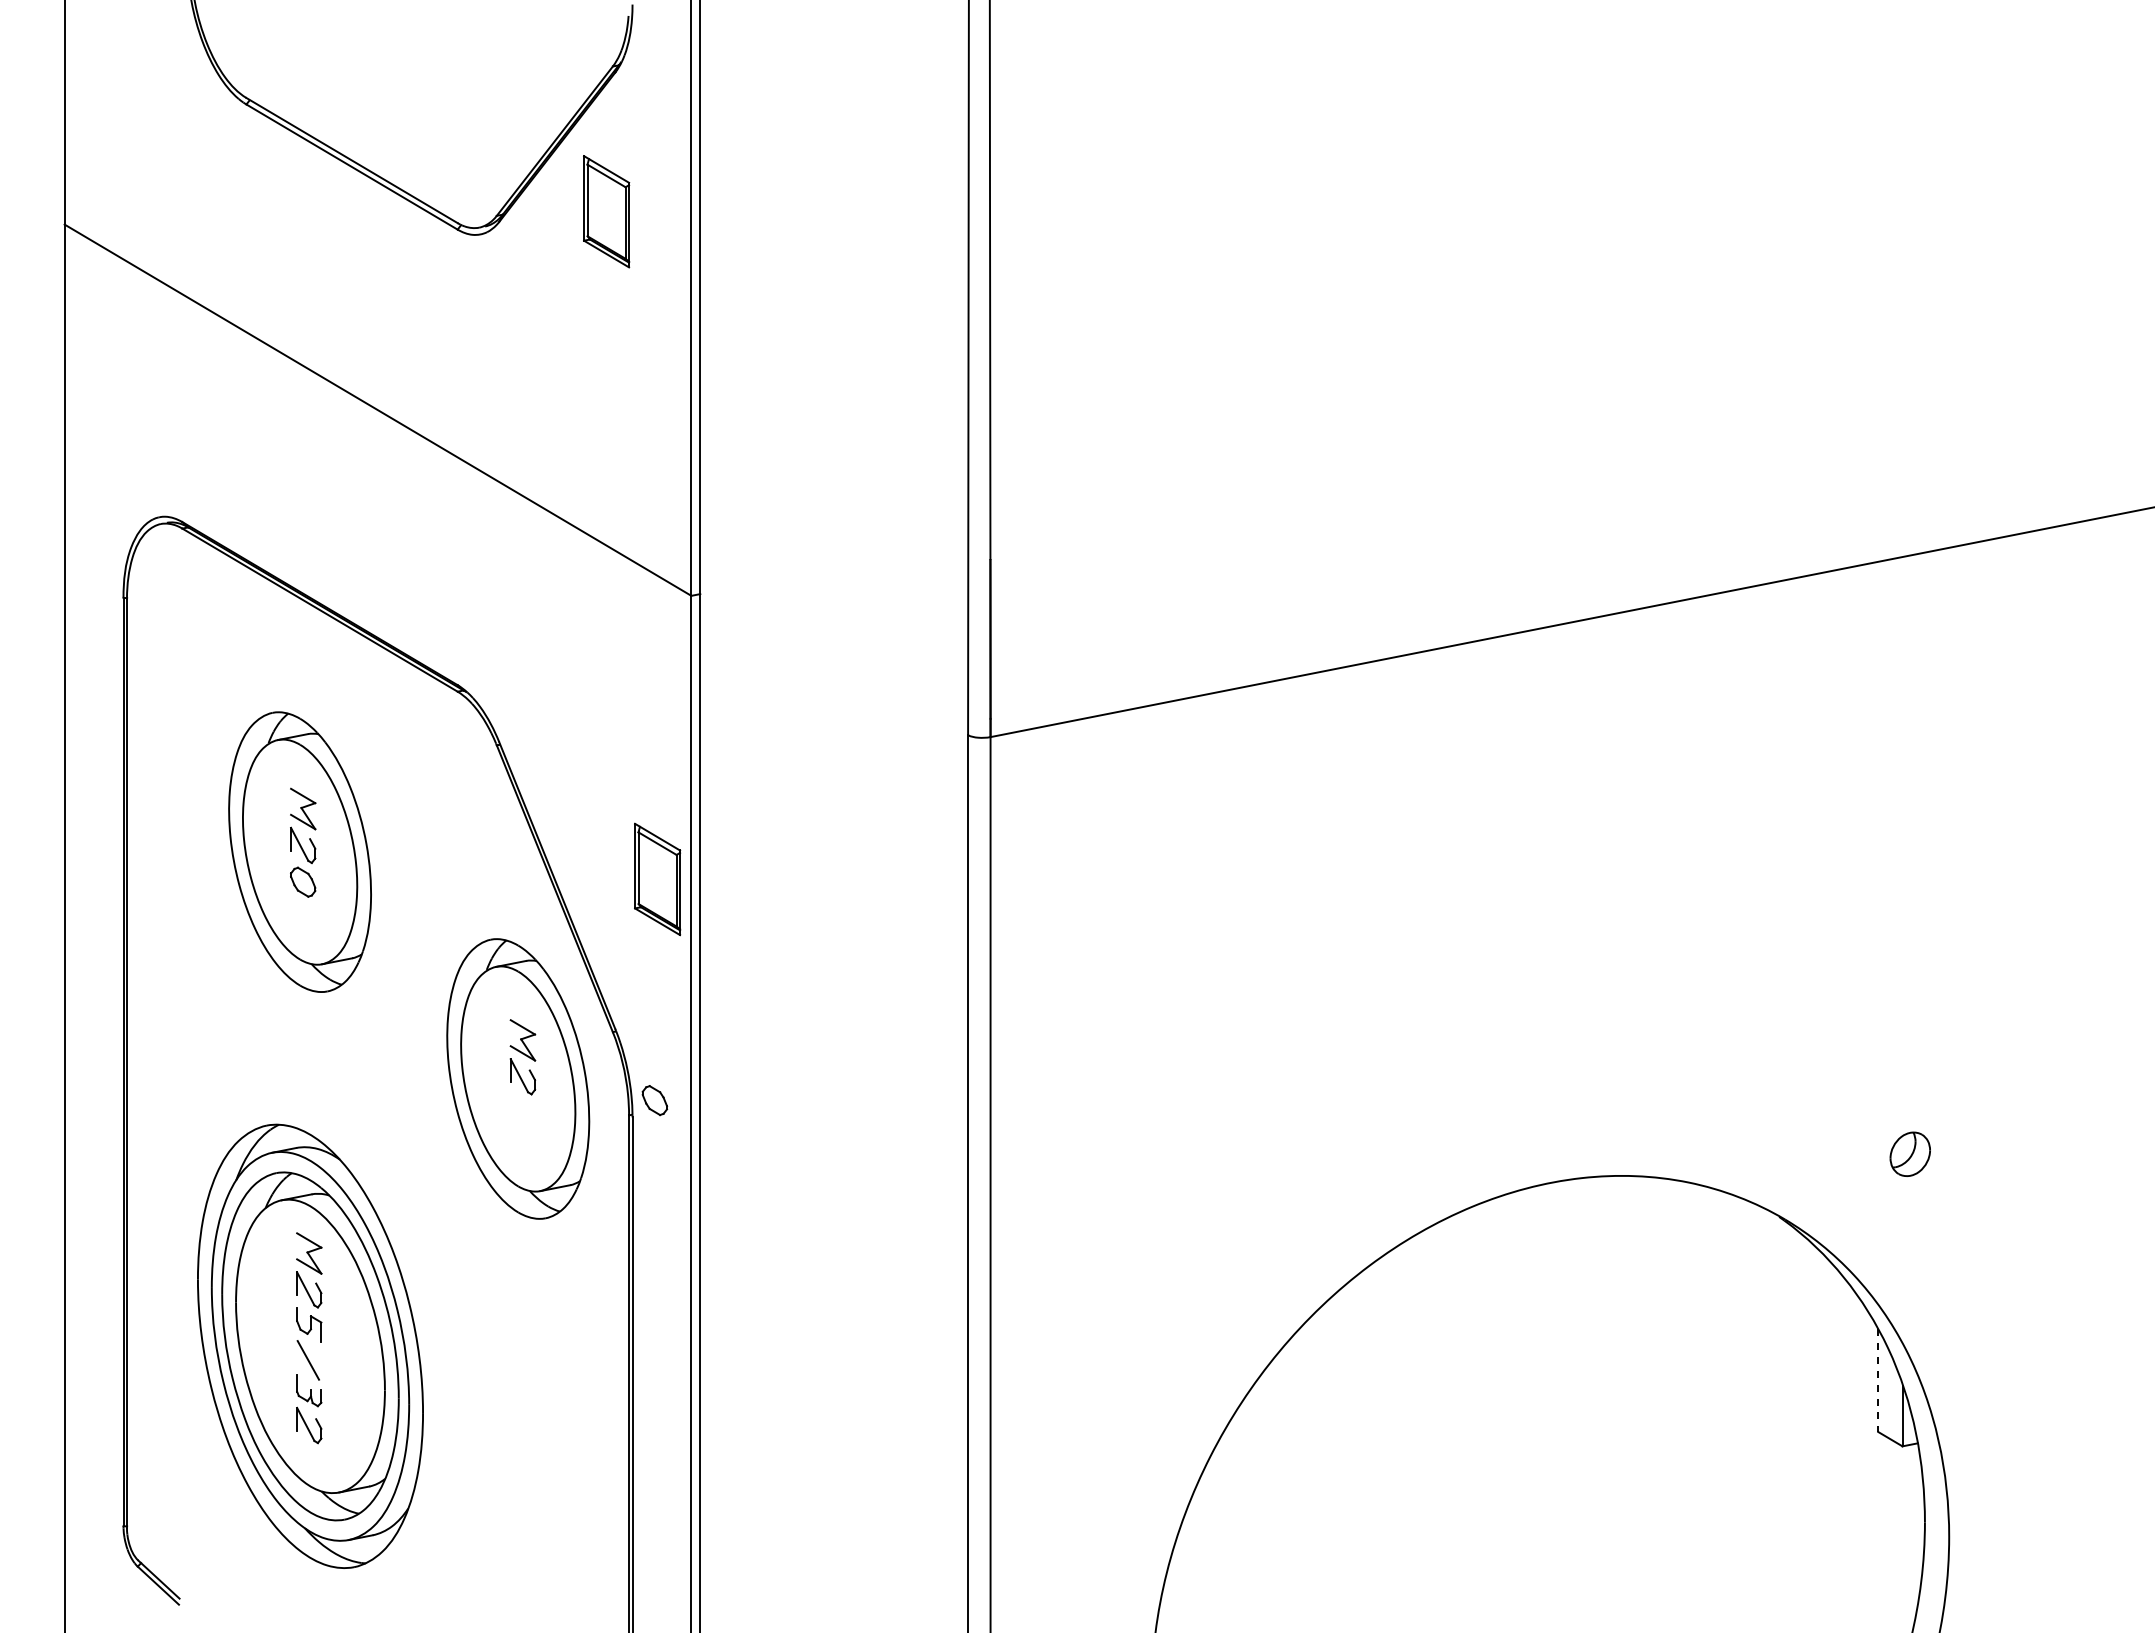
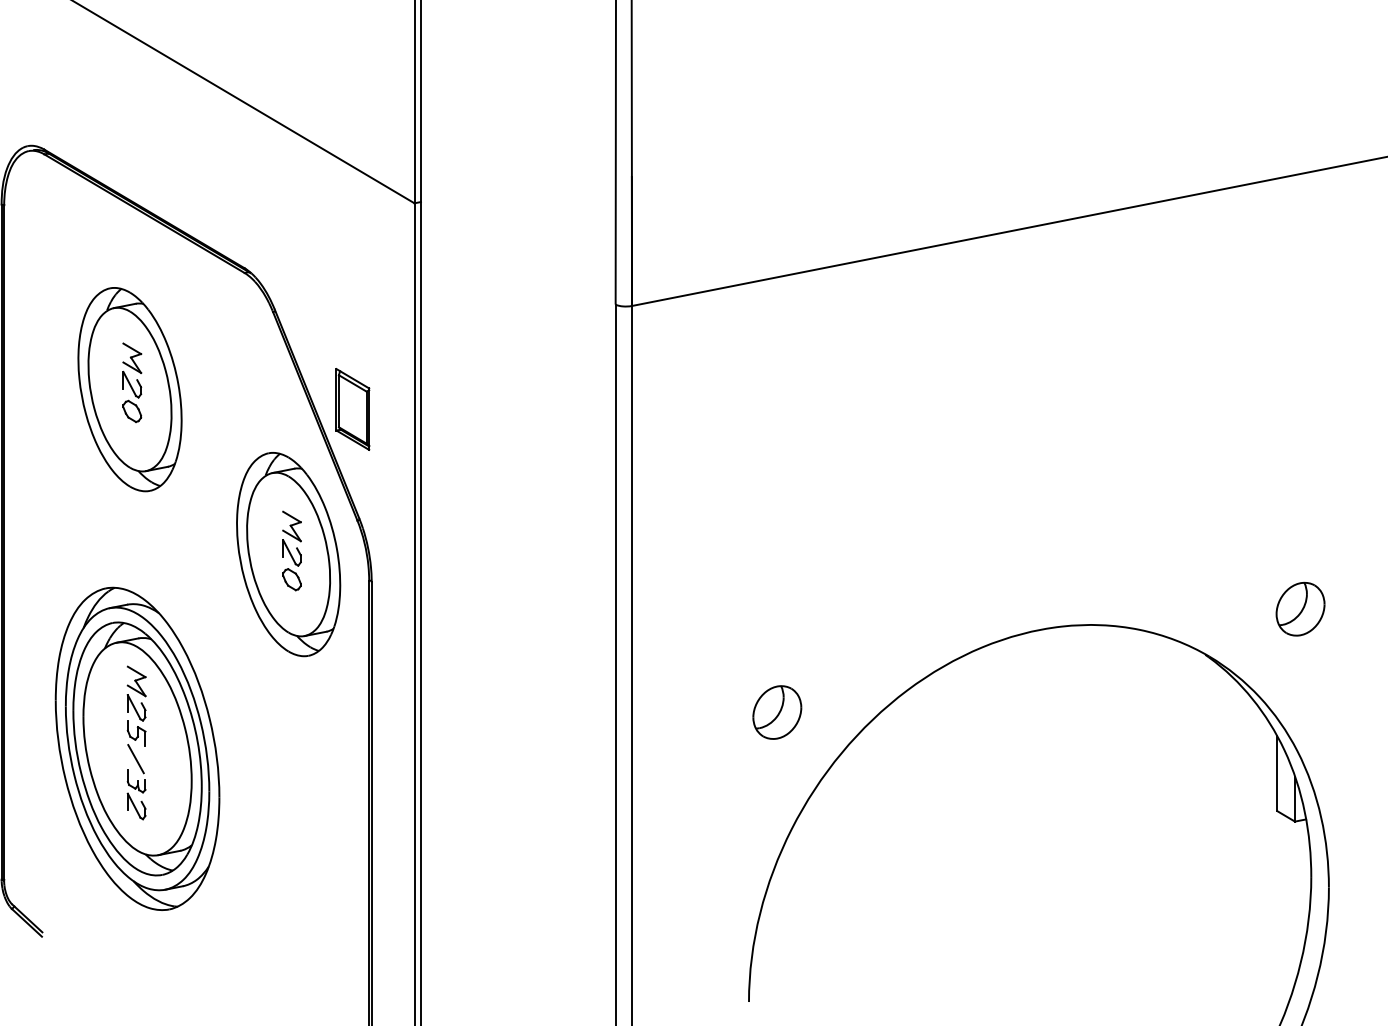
part: (657, 879) -> (352, 409), moved
part: (654, 1100) -> (291, 579), moved
part: (1910, 1154) -> (1300, 609), size x1.67
part: (1190, 1296) -> (777, 712), added
line: (1878, 1380) -> (1277, 773), dashed -> solid

